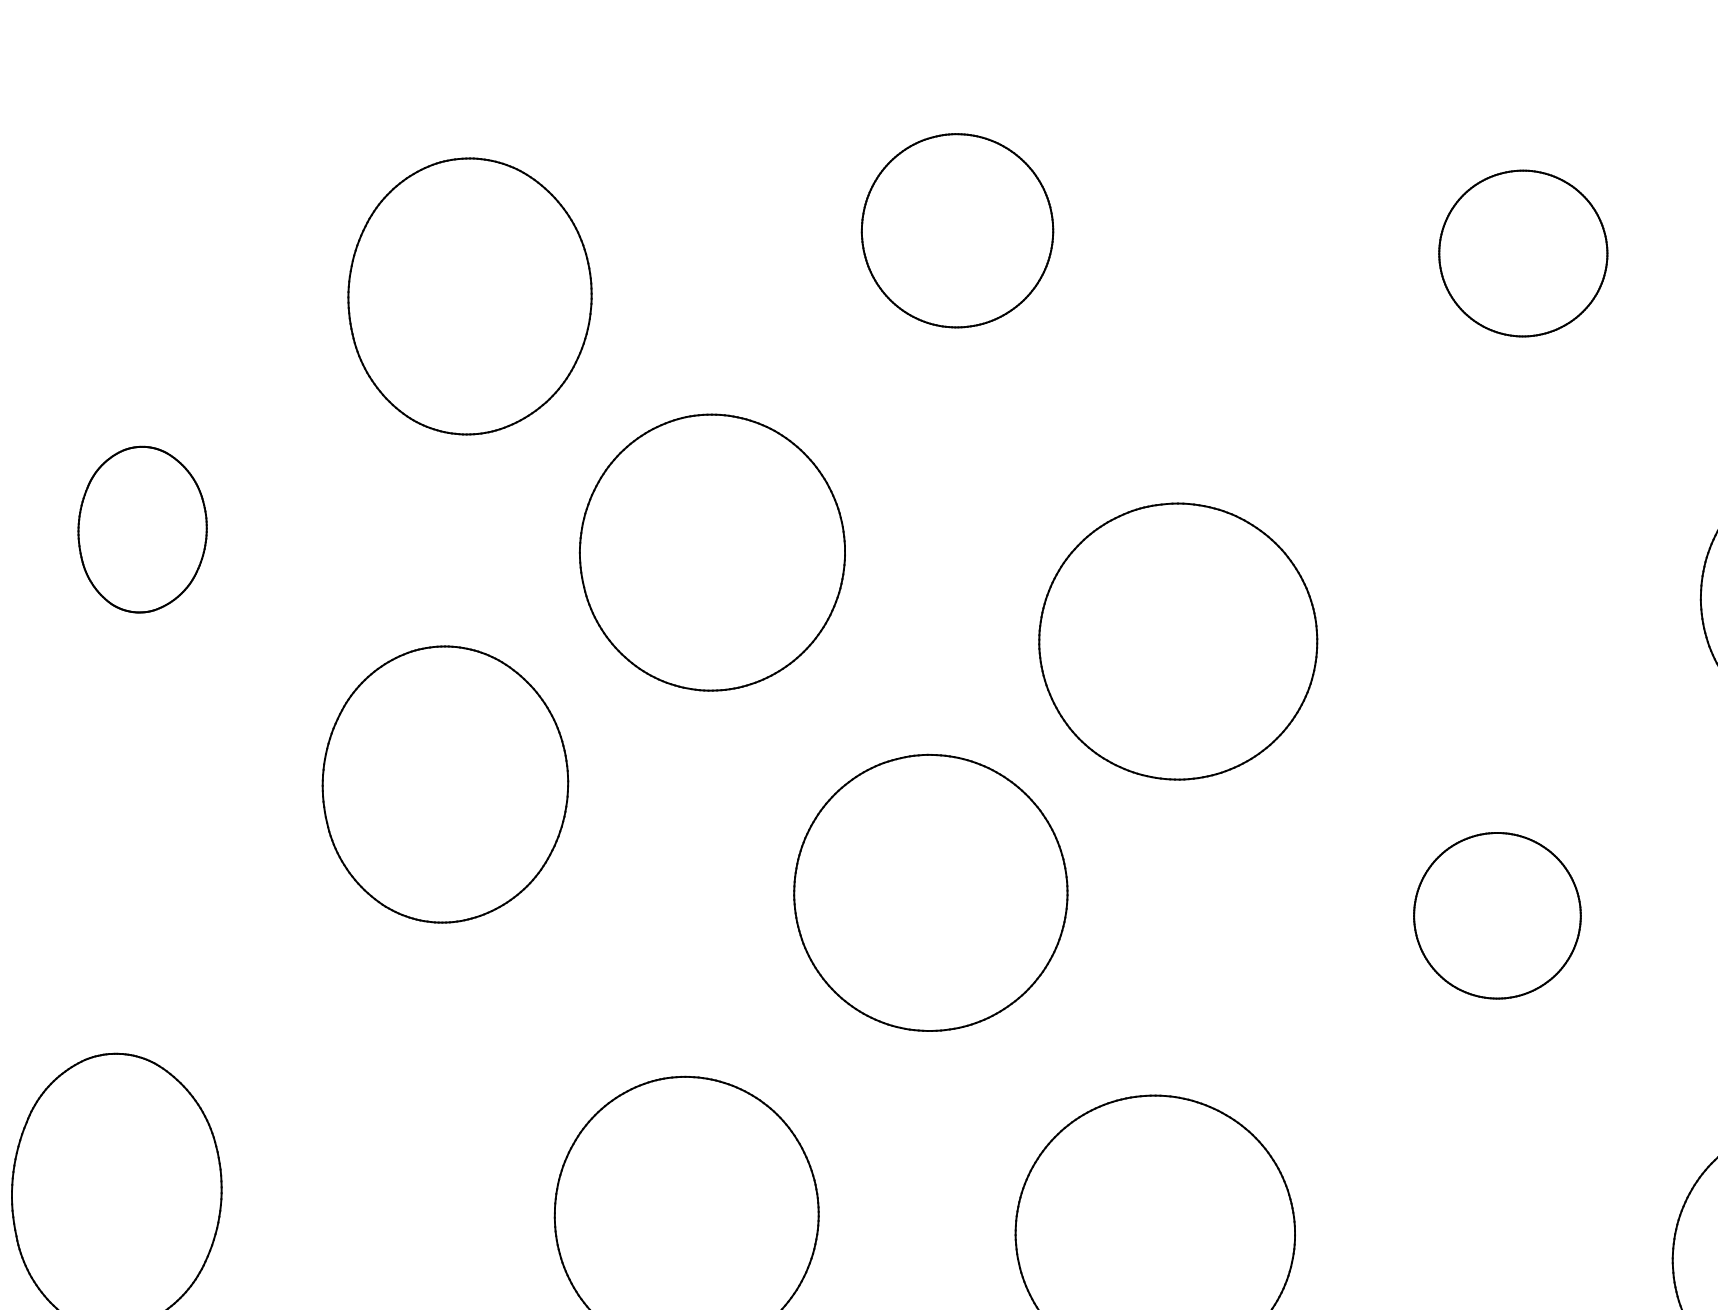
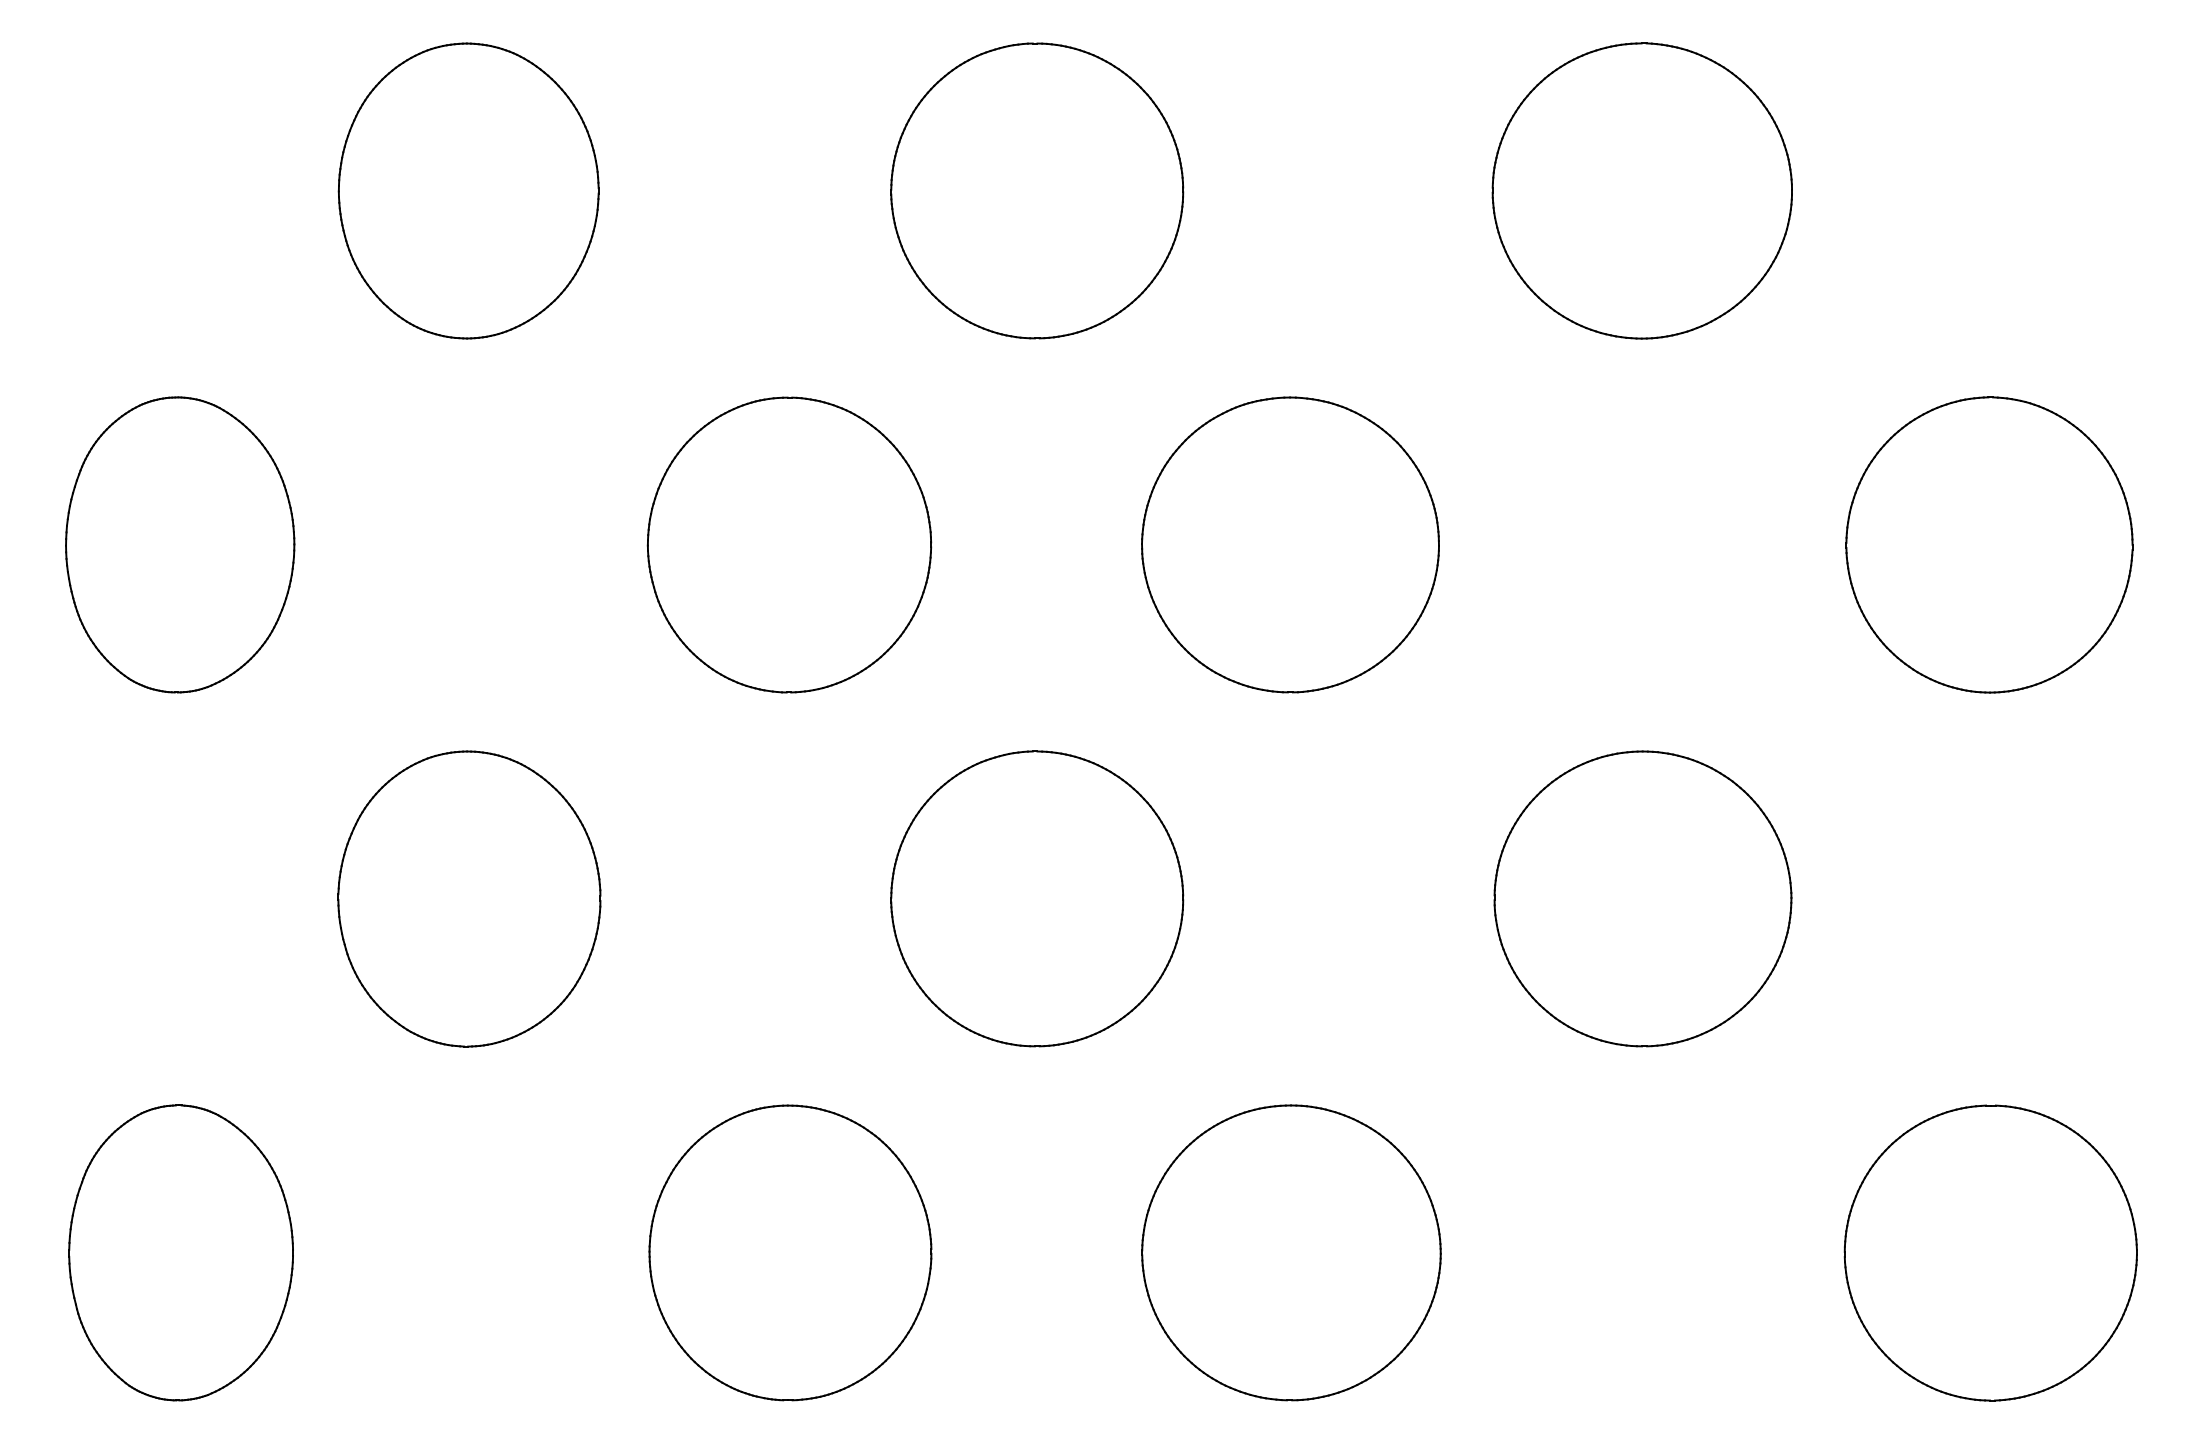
part: (957, 230) -> (1037, 190), size x1.43
part: (1522, 253) -> (1641, 190), size x1.67
part: (469, 296) -> (468, 190), moved
part: (142, 529) -> (180, 544), size x1.67
part: (1178, 641) -> (1290, 544), moved
part: (445, 784) -> (469, 898), moved
part: (1497, 915) -> (1642, 898), size x1.67

